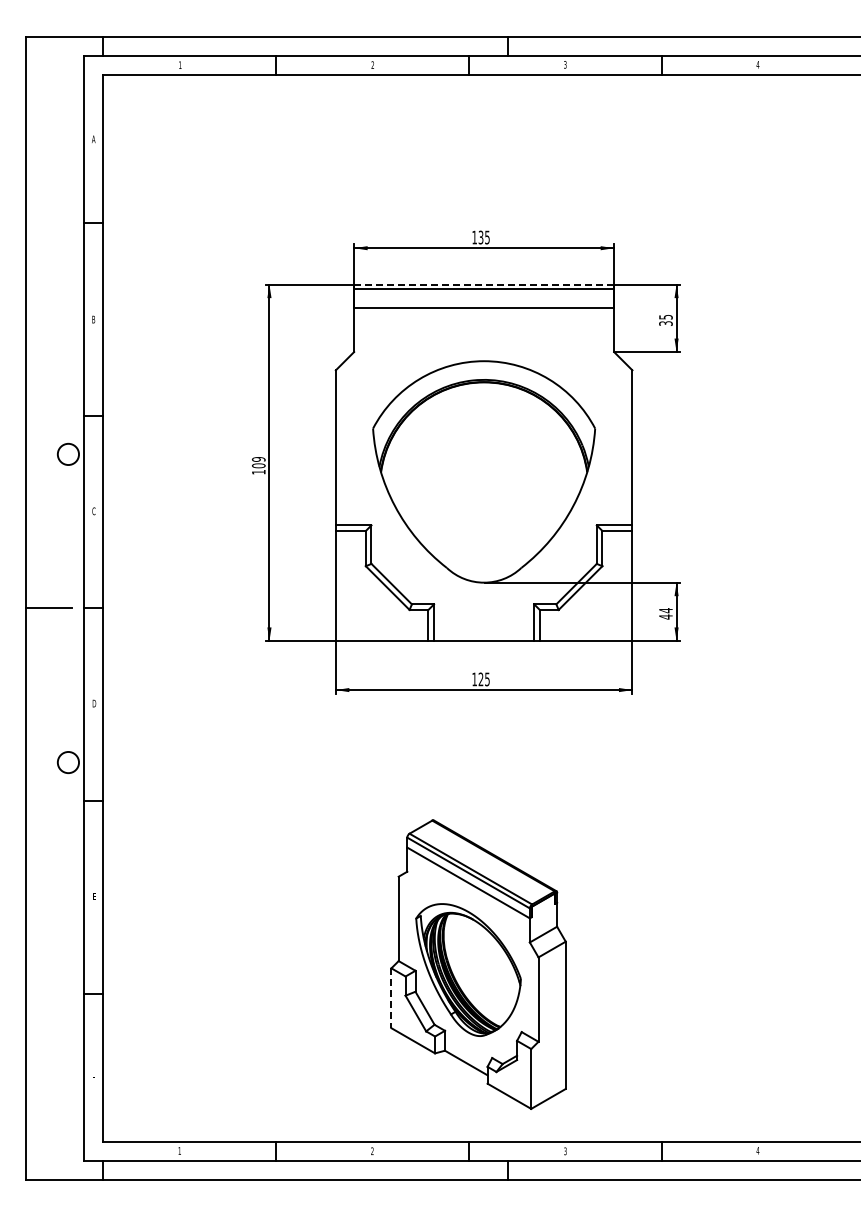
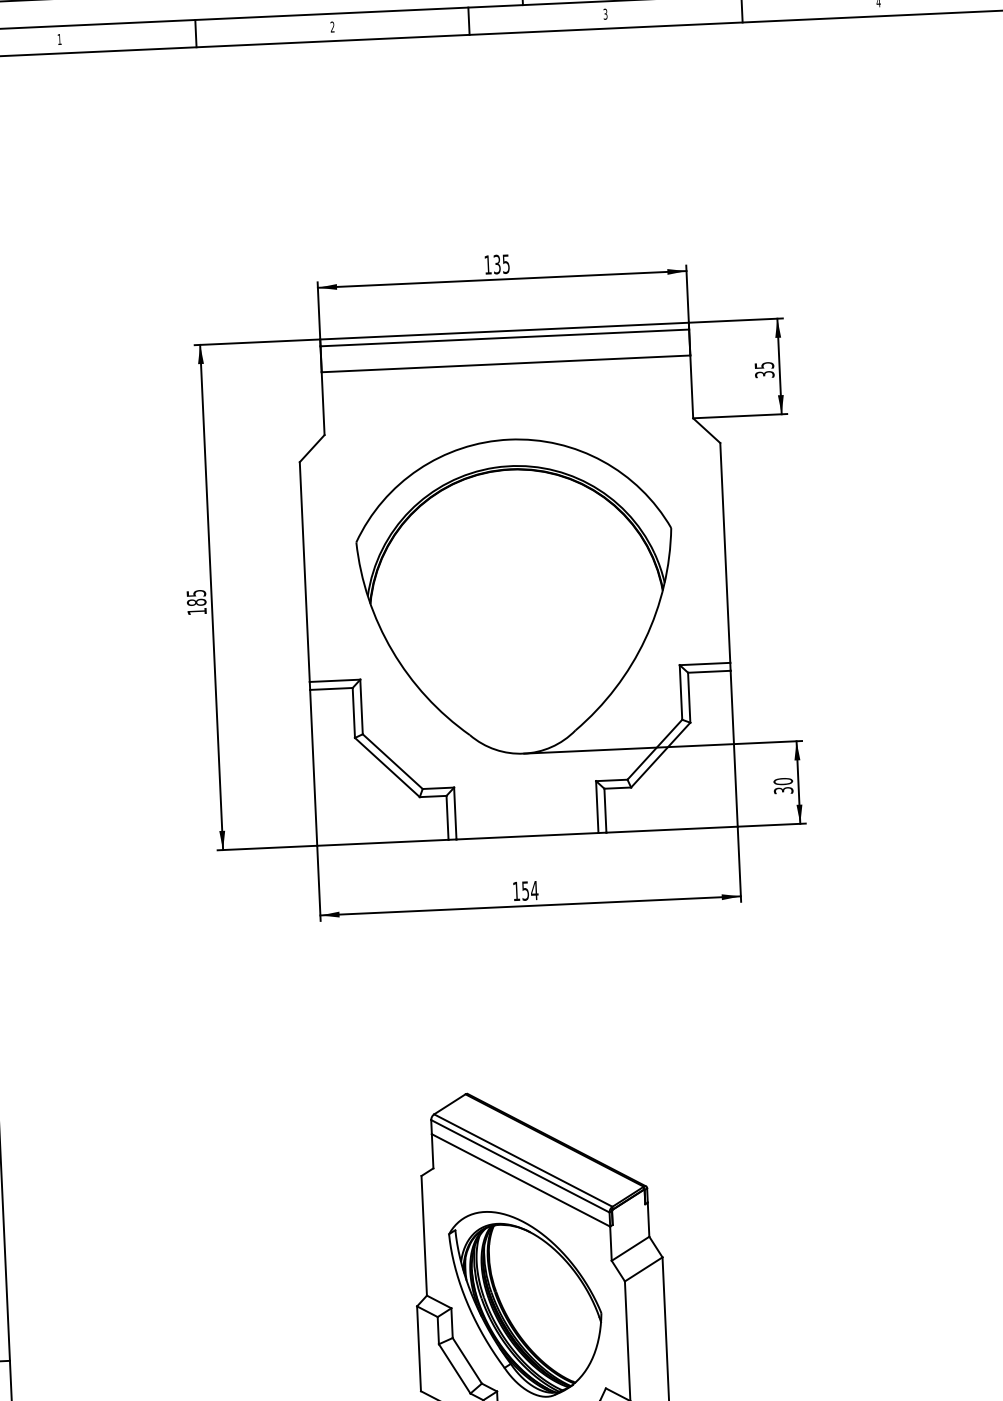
line: (484, 284) -> (505, 330), dashed -> solid
text: (258, 462) -> (196, 597), 109 -> 185
text: (665, 613) -> (782, 785), 44 -> 30
text: (484, 679) -> (530, 890), 125 -> 154
line: (391, 998) -> (419, 1349), dashed -> solid

